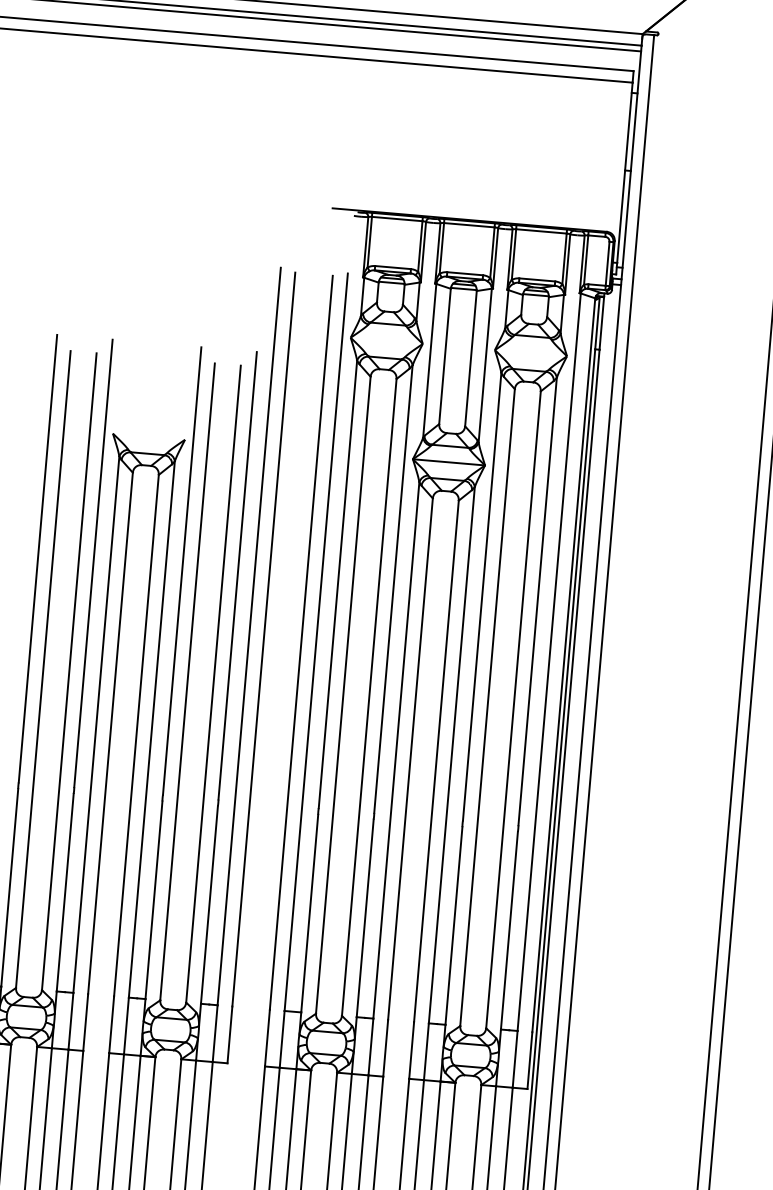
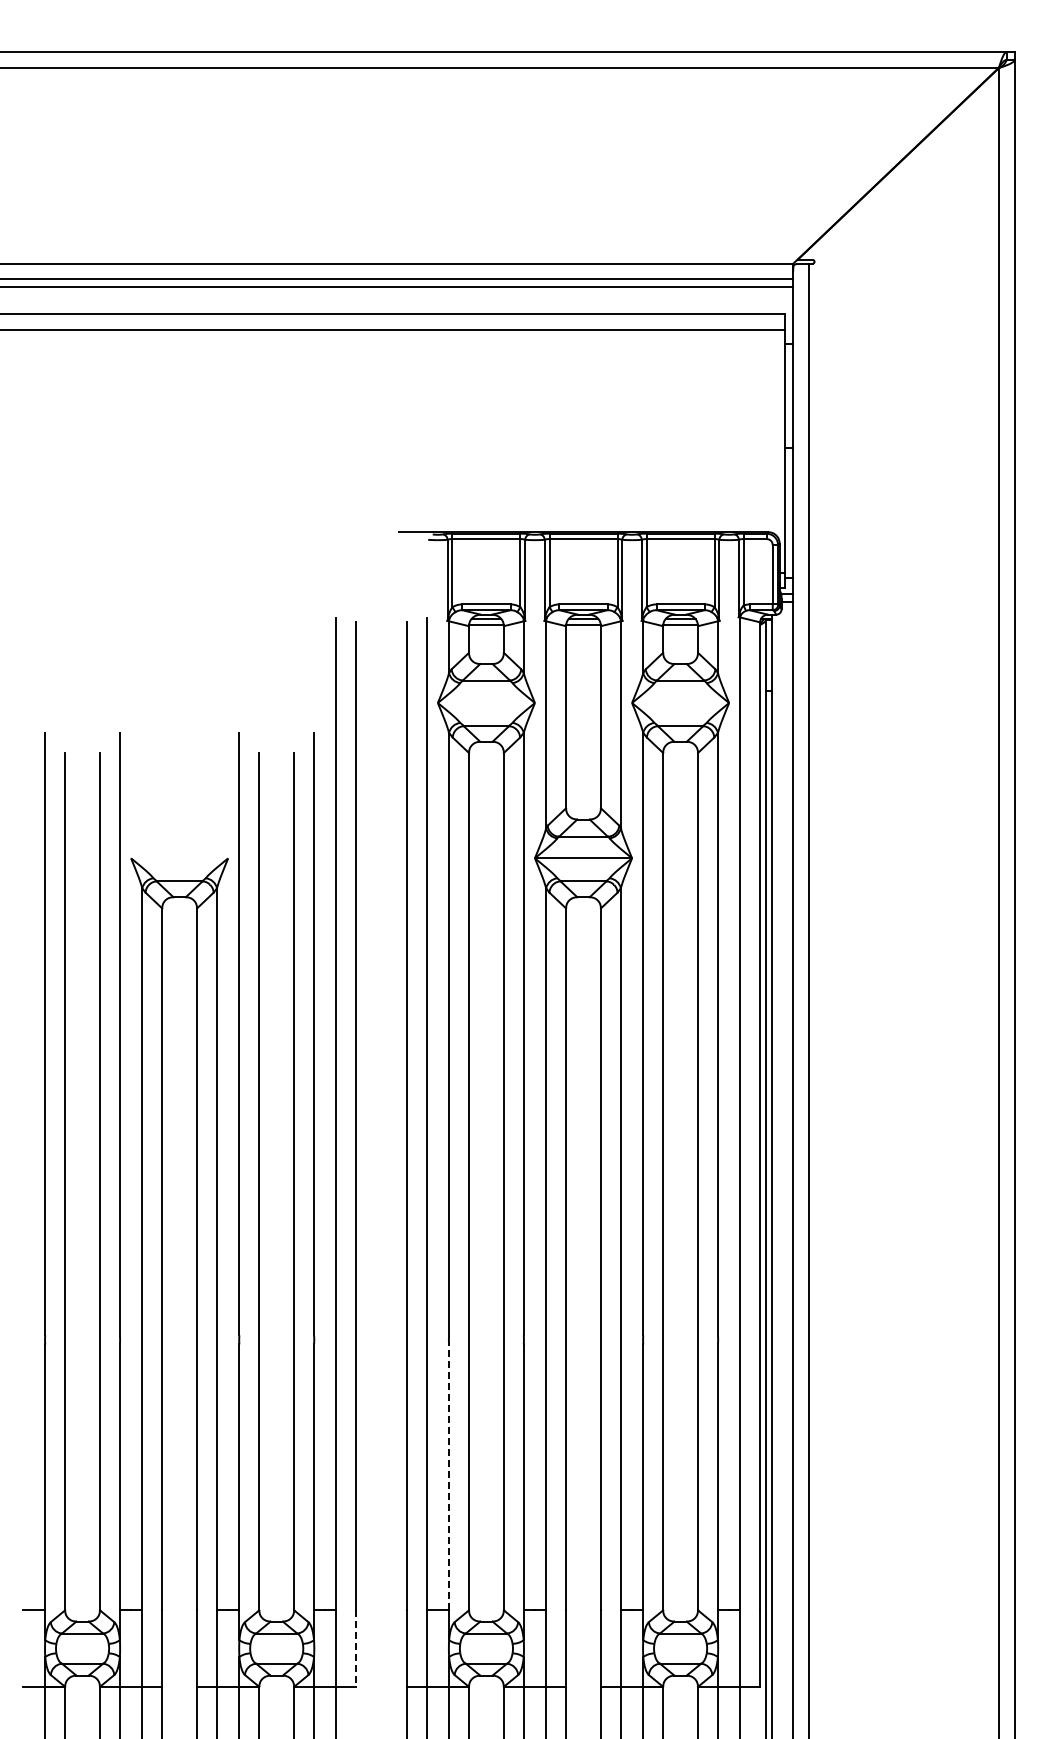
line: (310, 913) -> (449, 1477), solid -> dashed
line: (229, 1035) -> (356, 1649), solid -> dashed

